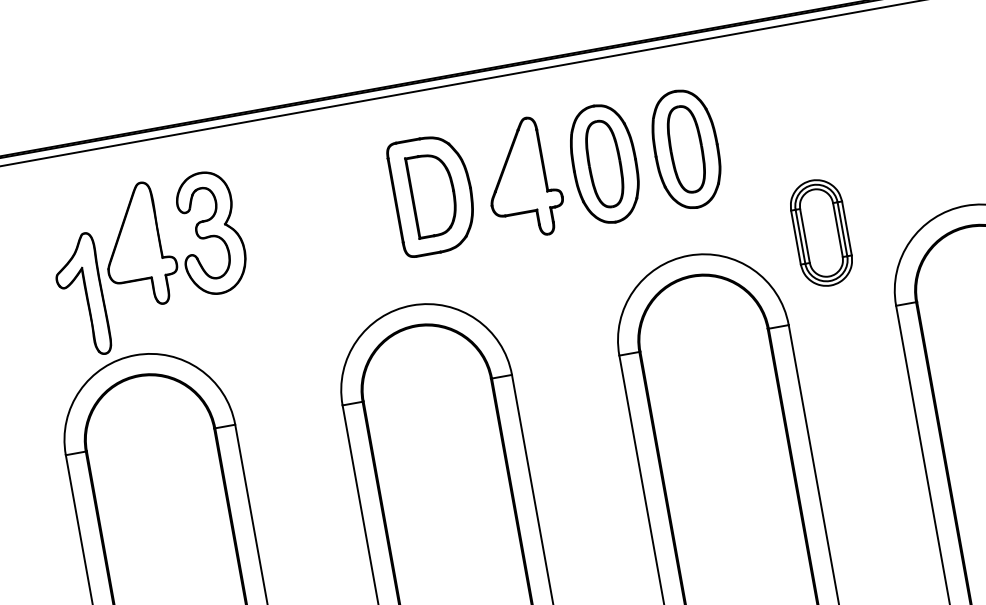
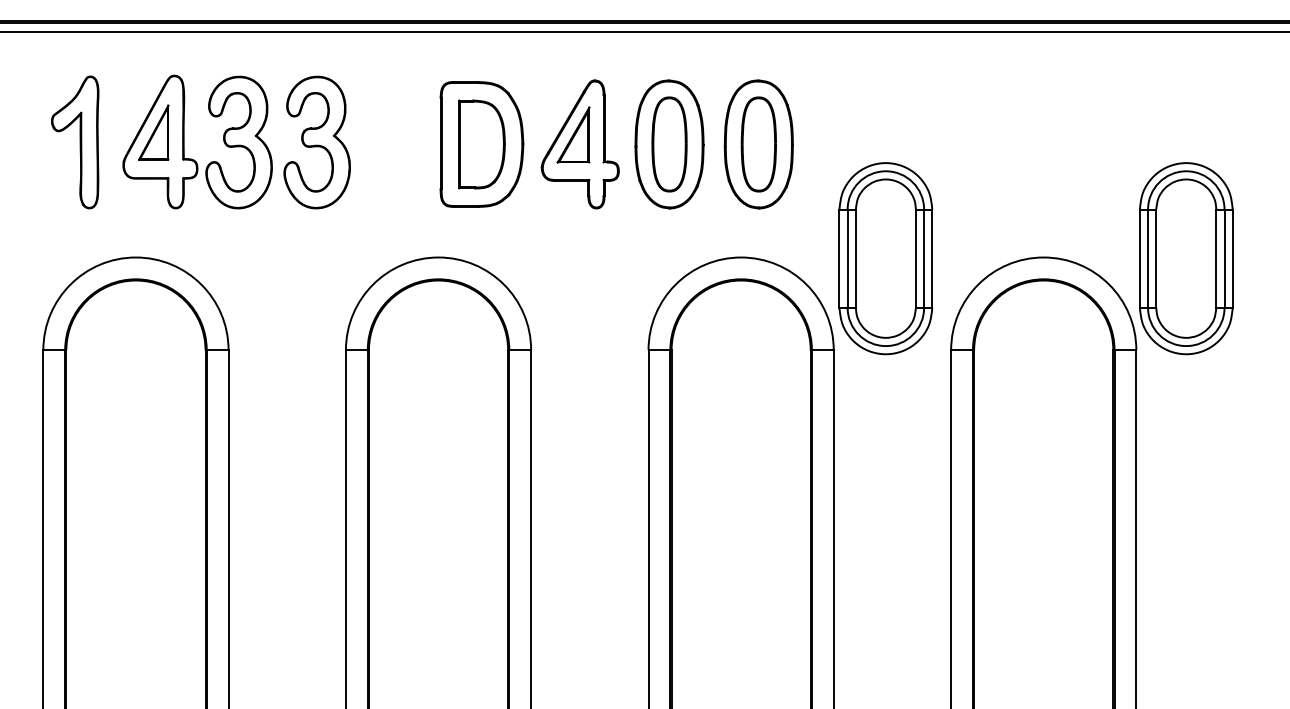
part: (515, 170) -> (573, 134), added
part: (281, 220) -> (316, 142), added
part: (821, 232) -> (885, 258), size x1.67
part: (130, 238) -> (153, 132), added
part: (81, 295) -> (75, 142), moved

